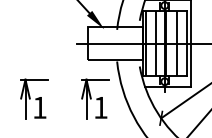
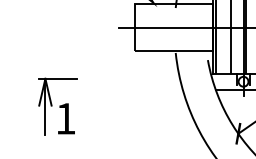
part: (95, 98) -> (144, 105), removed

